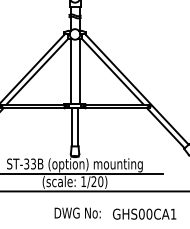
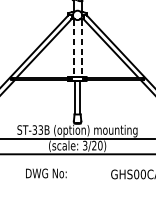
line: (70, 71) -> (73, 48), solid -> dashed
line: (79, 71) -> (81, 48), solid -> dashed
text: (83, 181) -> (85, 145), 1/20) -> 3/20)
text: (77, 212) -> (46, 172), moved

